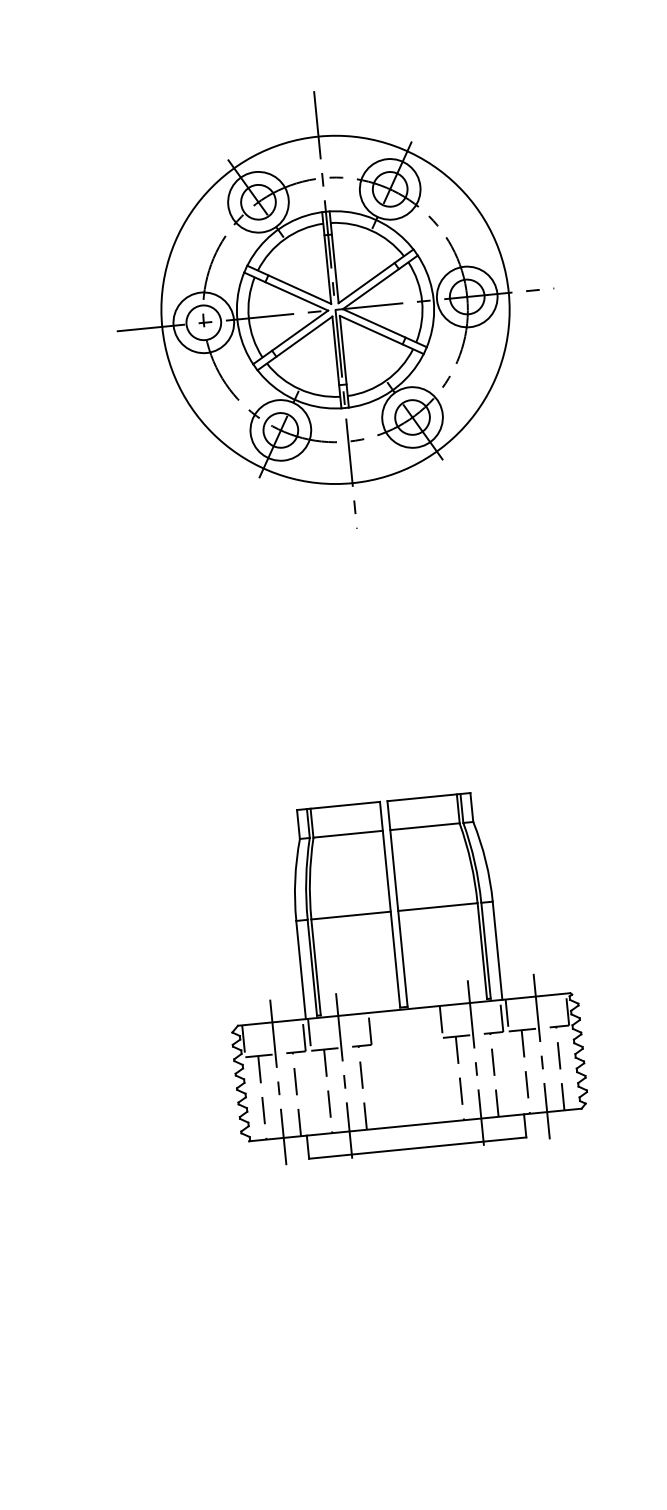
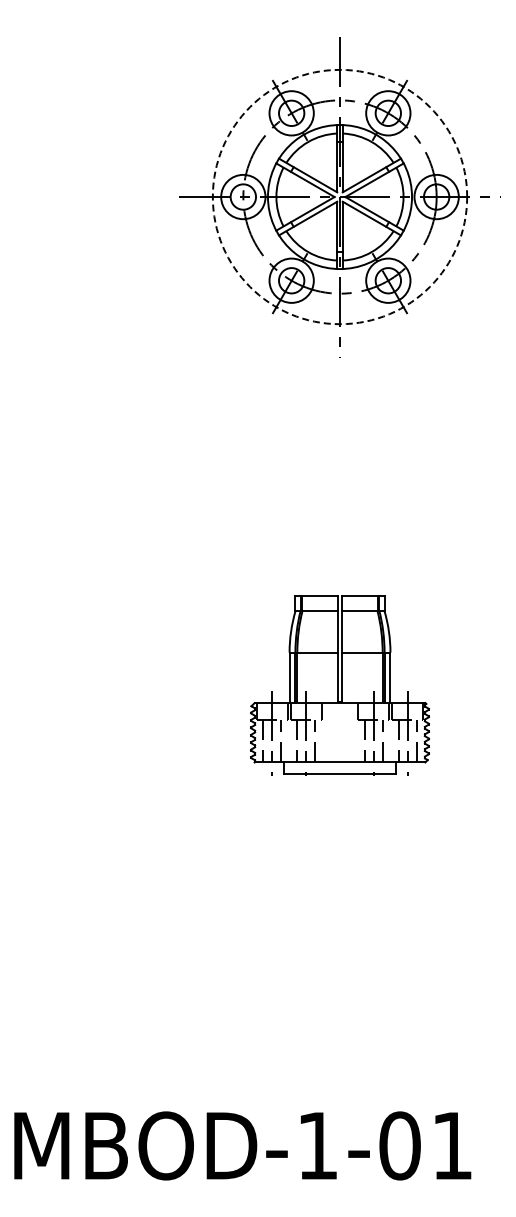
circle: (334, 309) -> (339, 196), solid -> dashed
part: (400, 975) -> (339, 685), size x0.7

